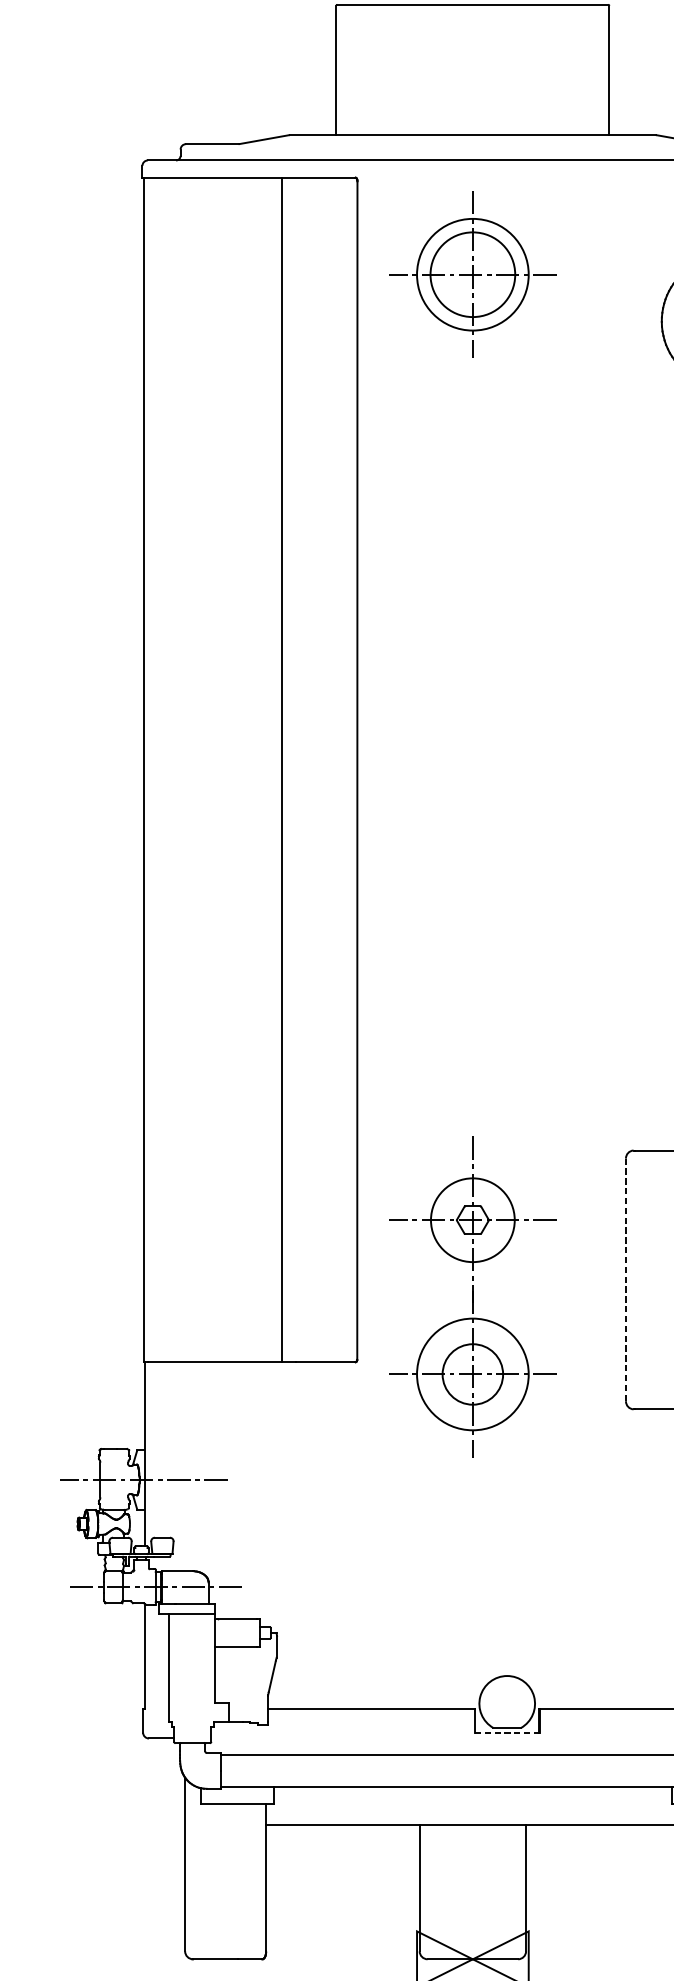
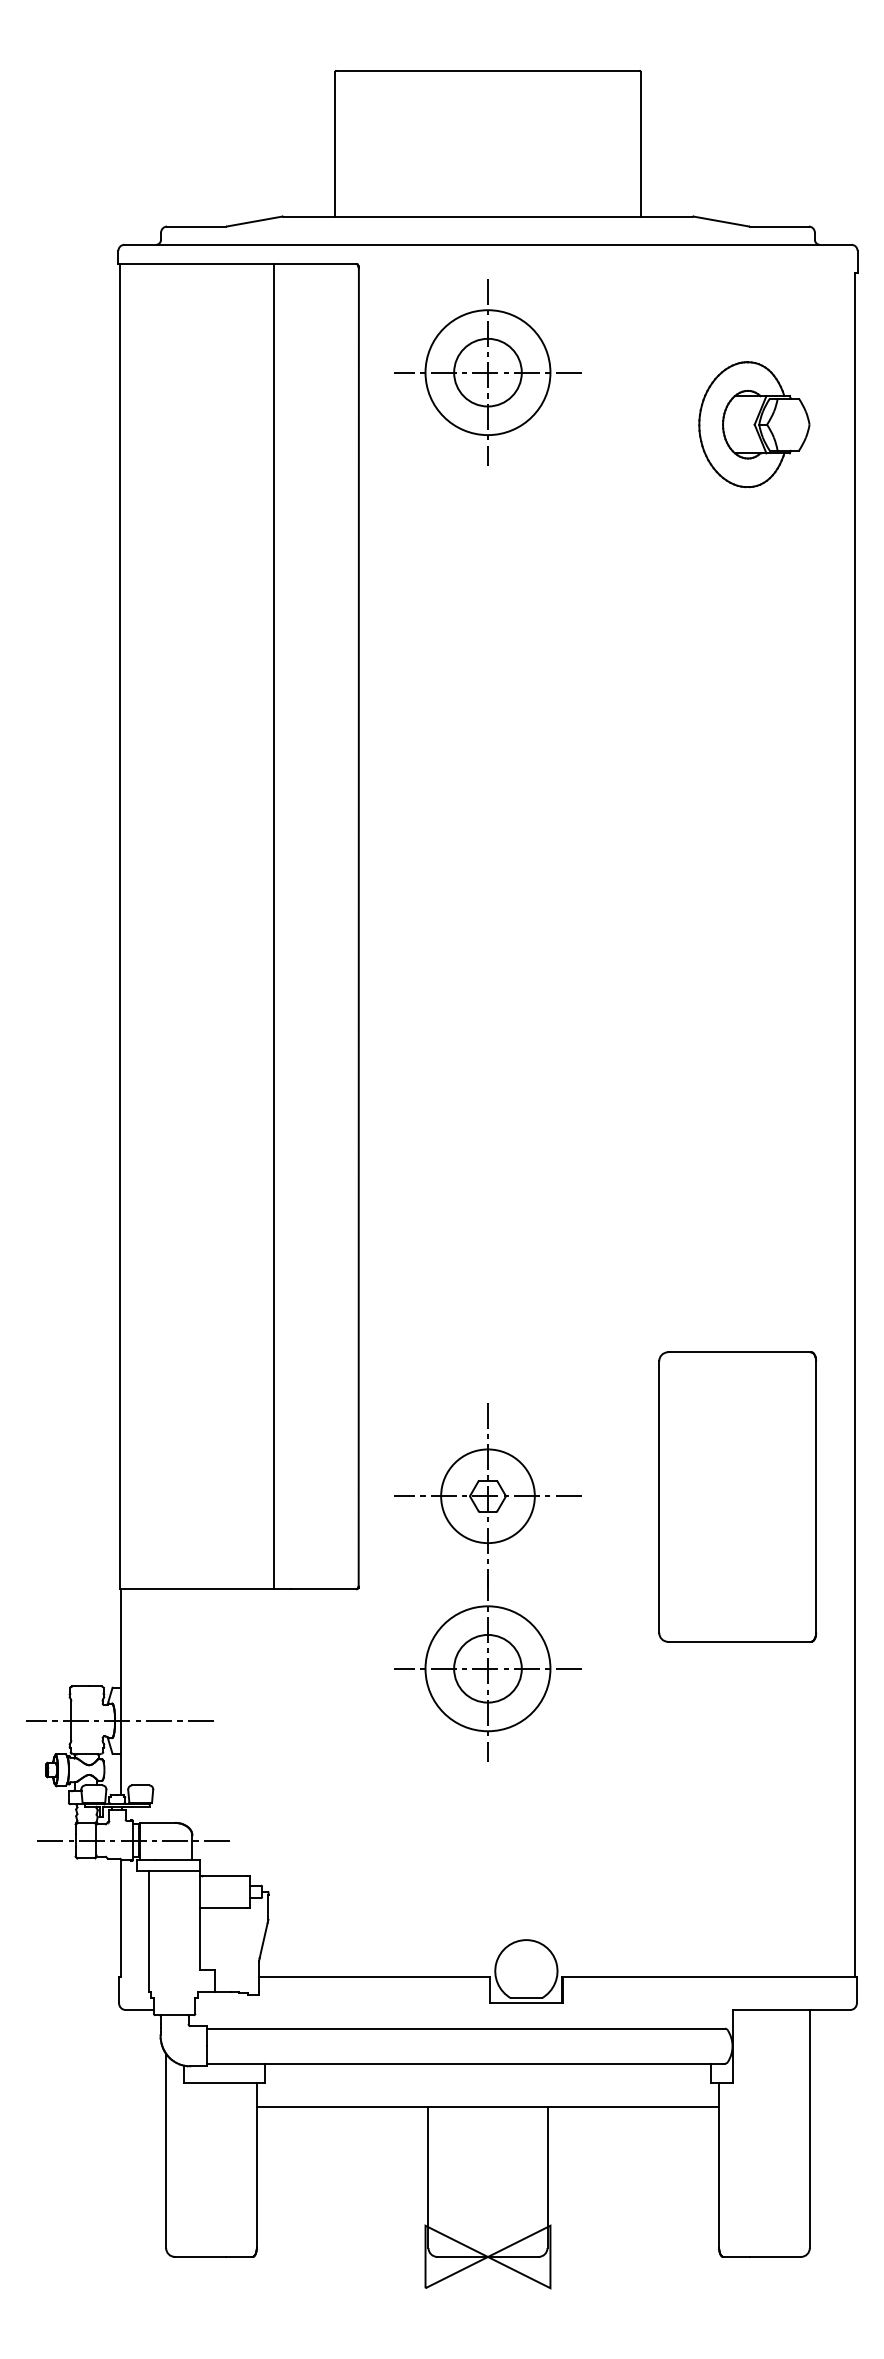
circle: (472, 274) -> (487, 372), size x0.71
line: (626, 1280) -> (659, 1497), dashed -> solid
part: (472, 1297) -> (487, 1582), moved
line: (507, 1732) -> (526, 2003), dashed -> solid

